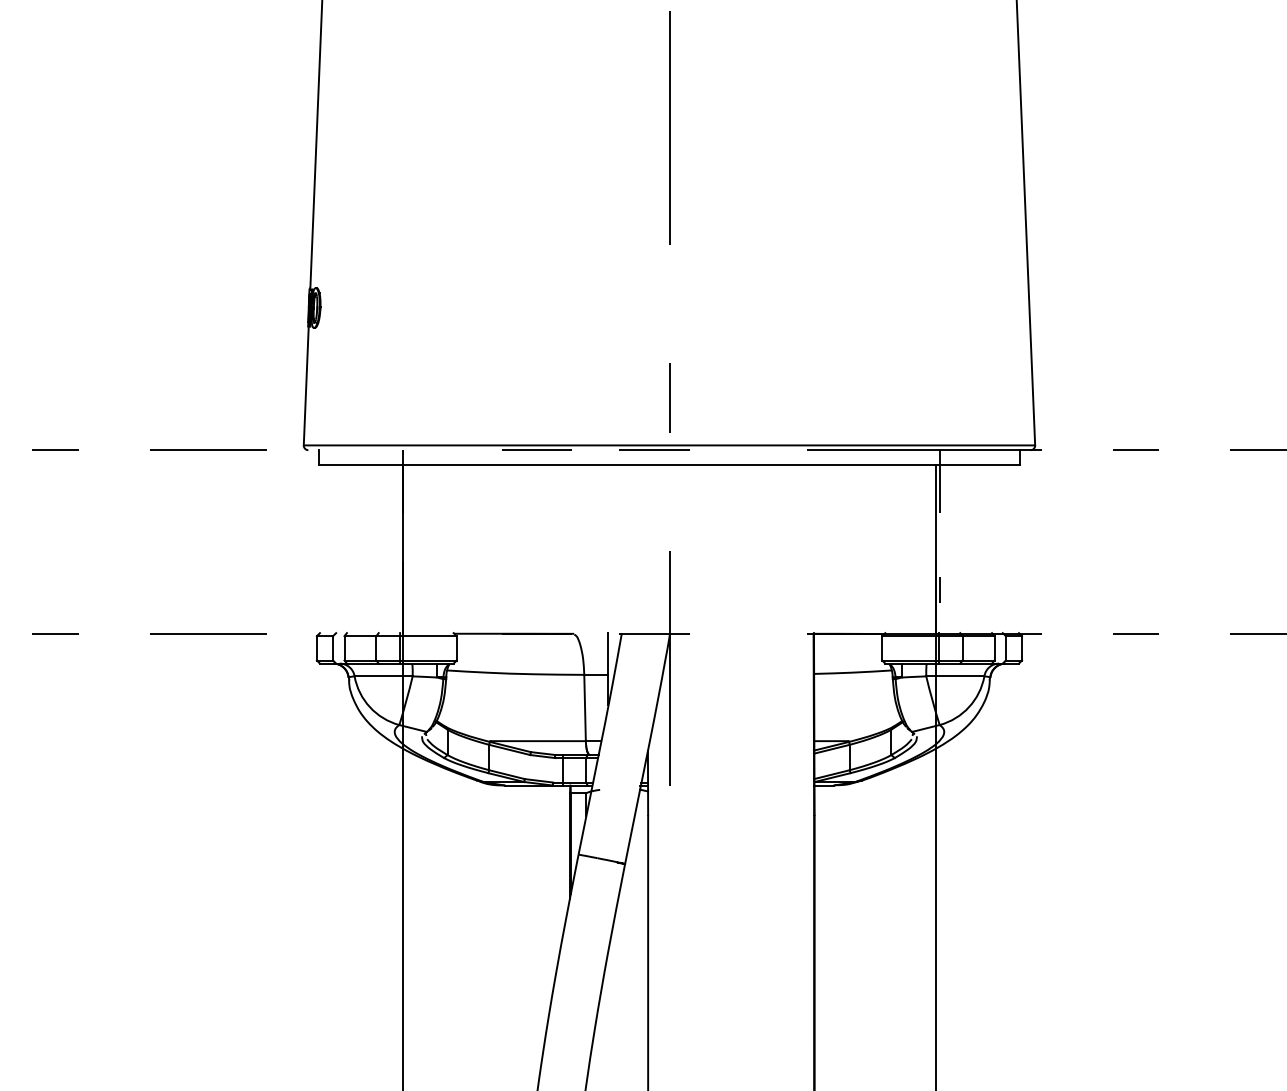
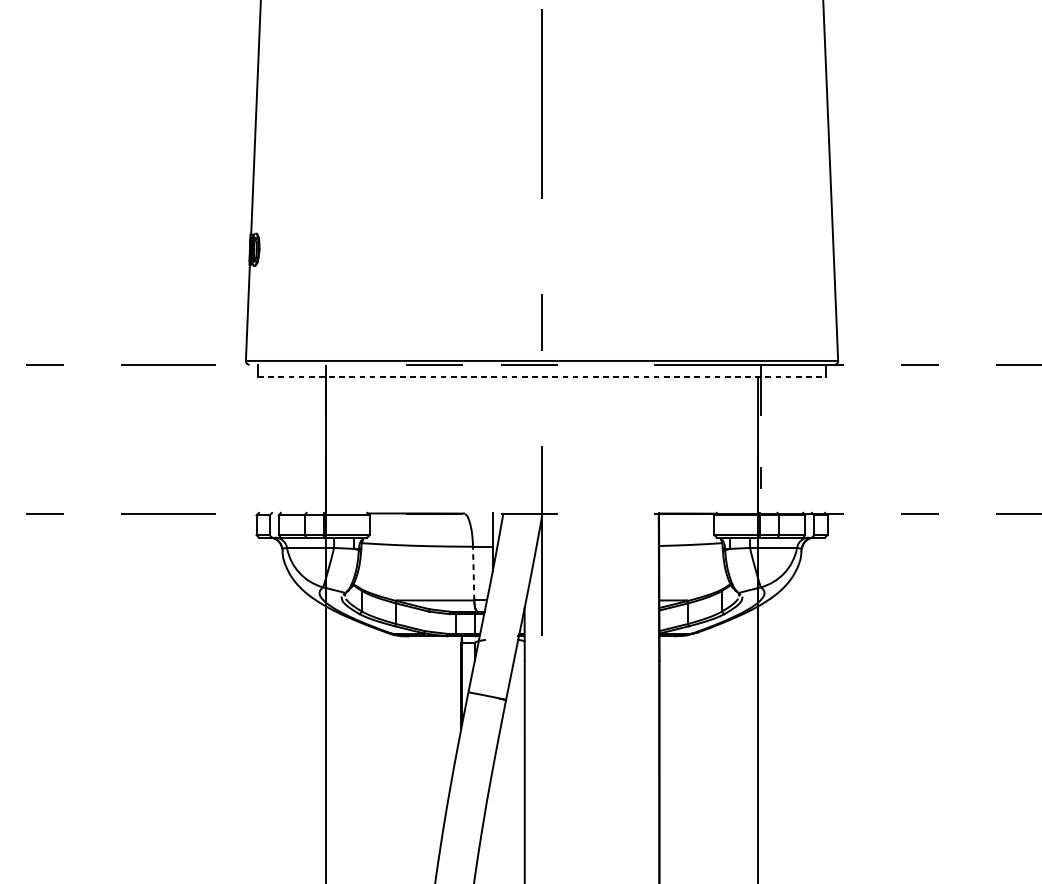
line: (669, 465) -> (542, 377), solid -> dashed
line: (585, 707) -> (474, 573), solid -> dashed

